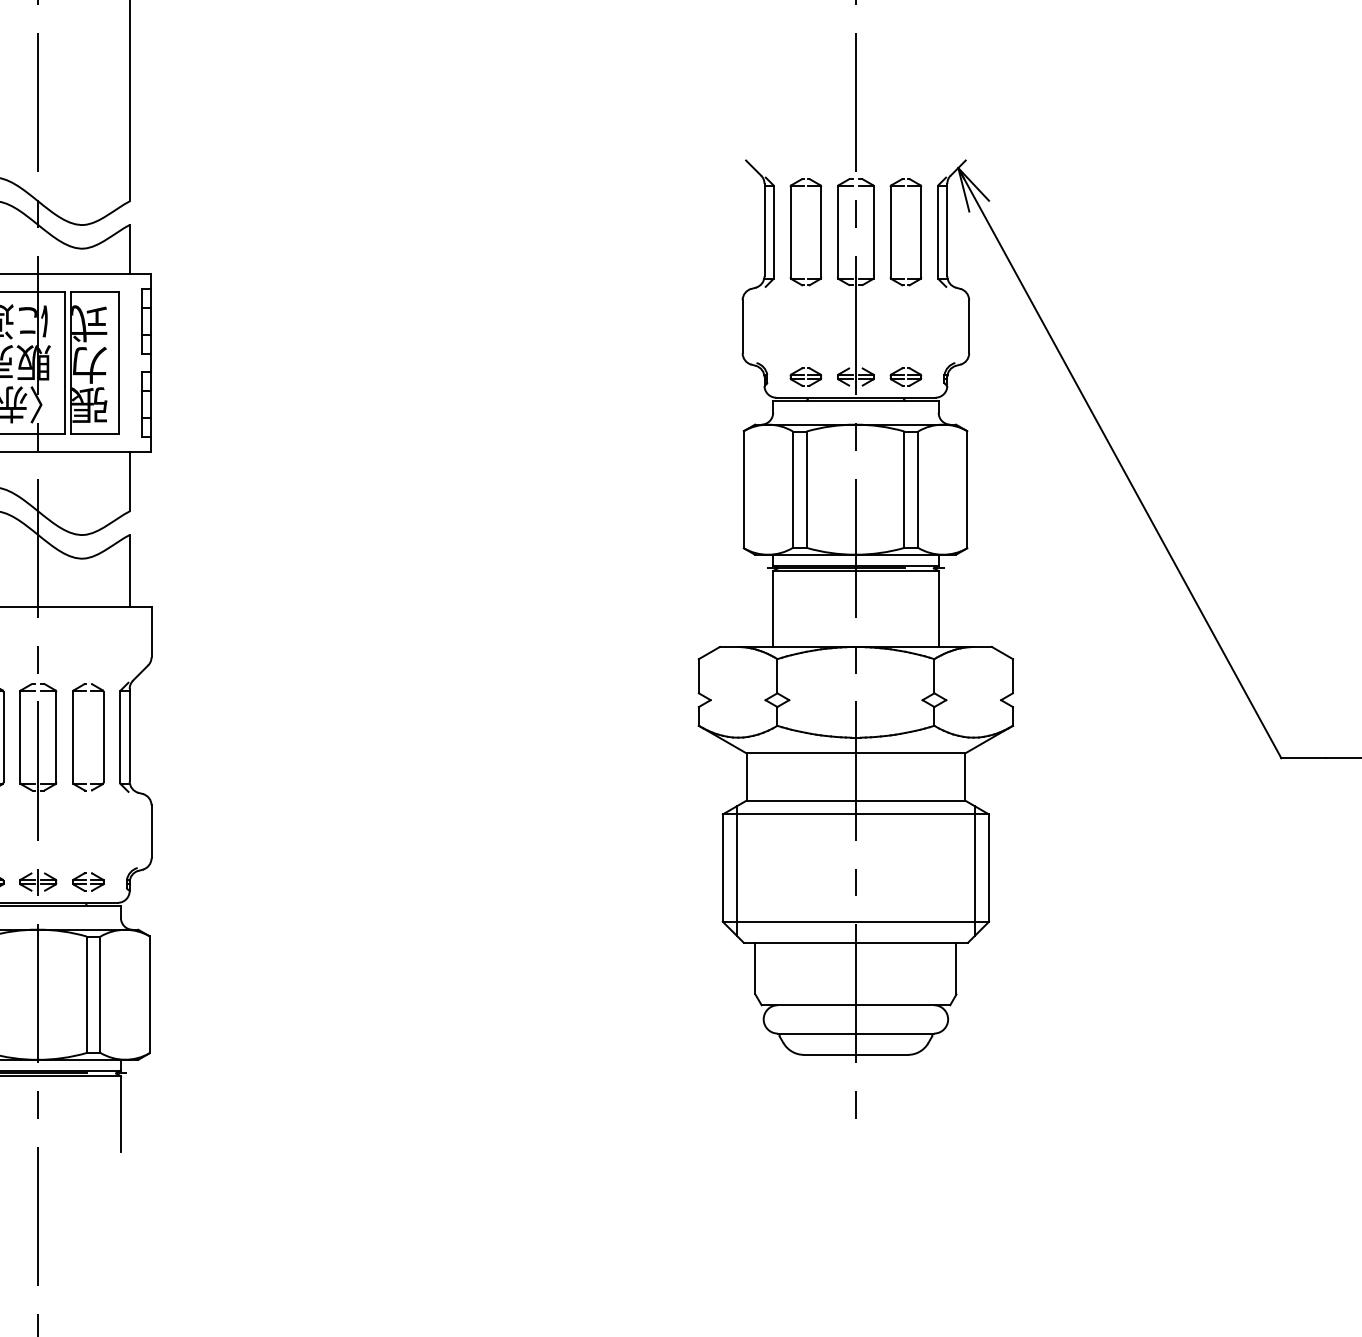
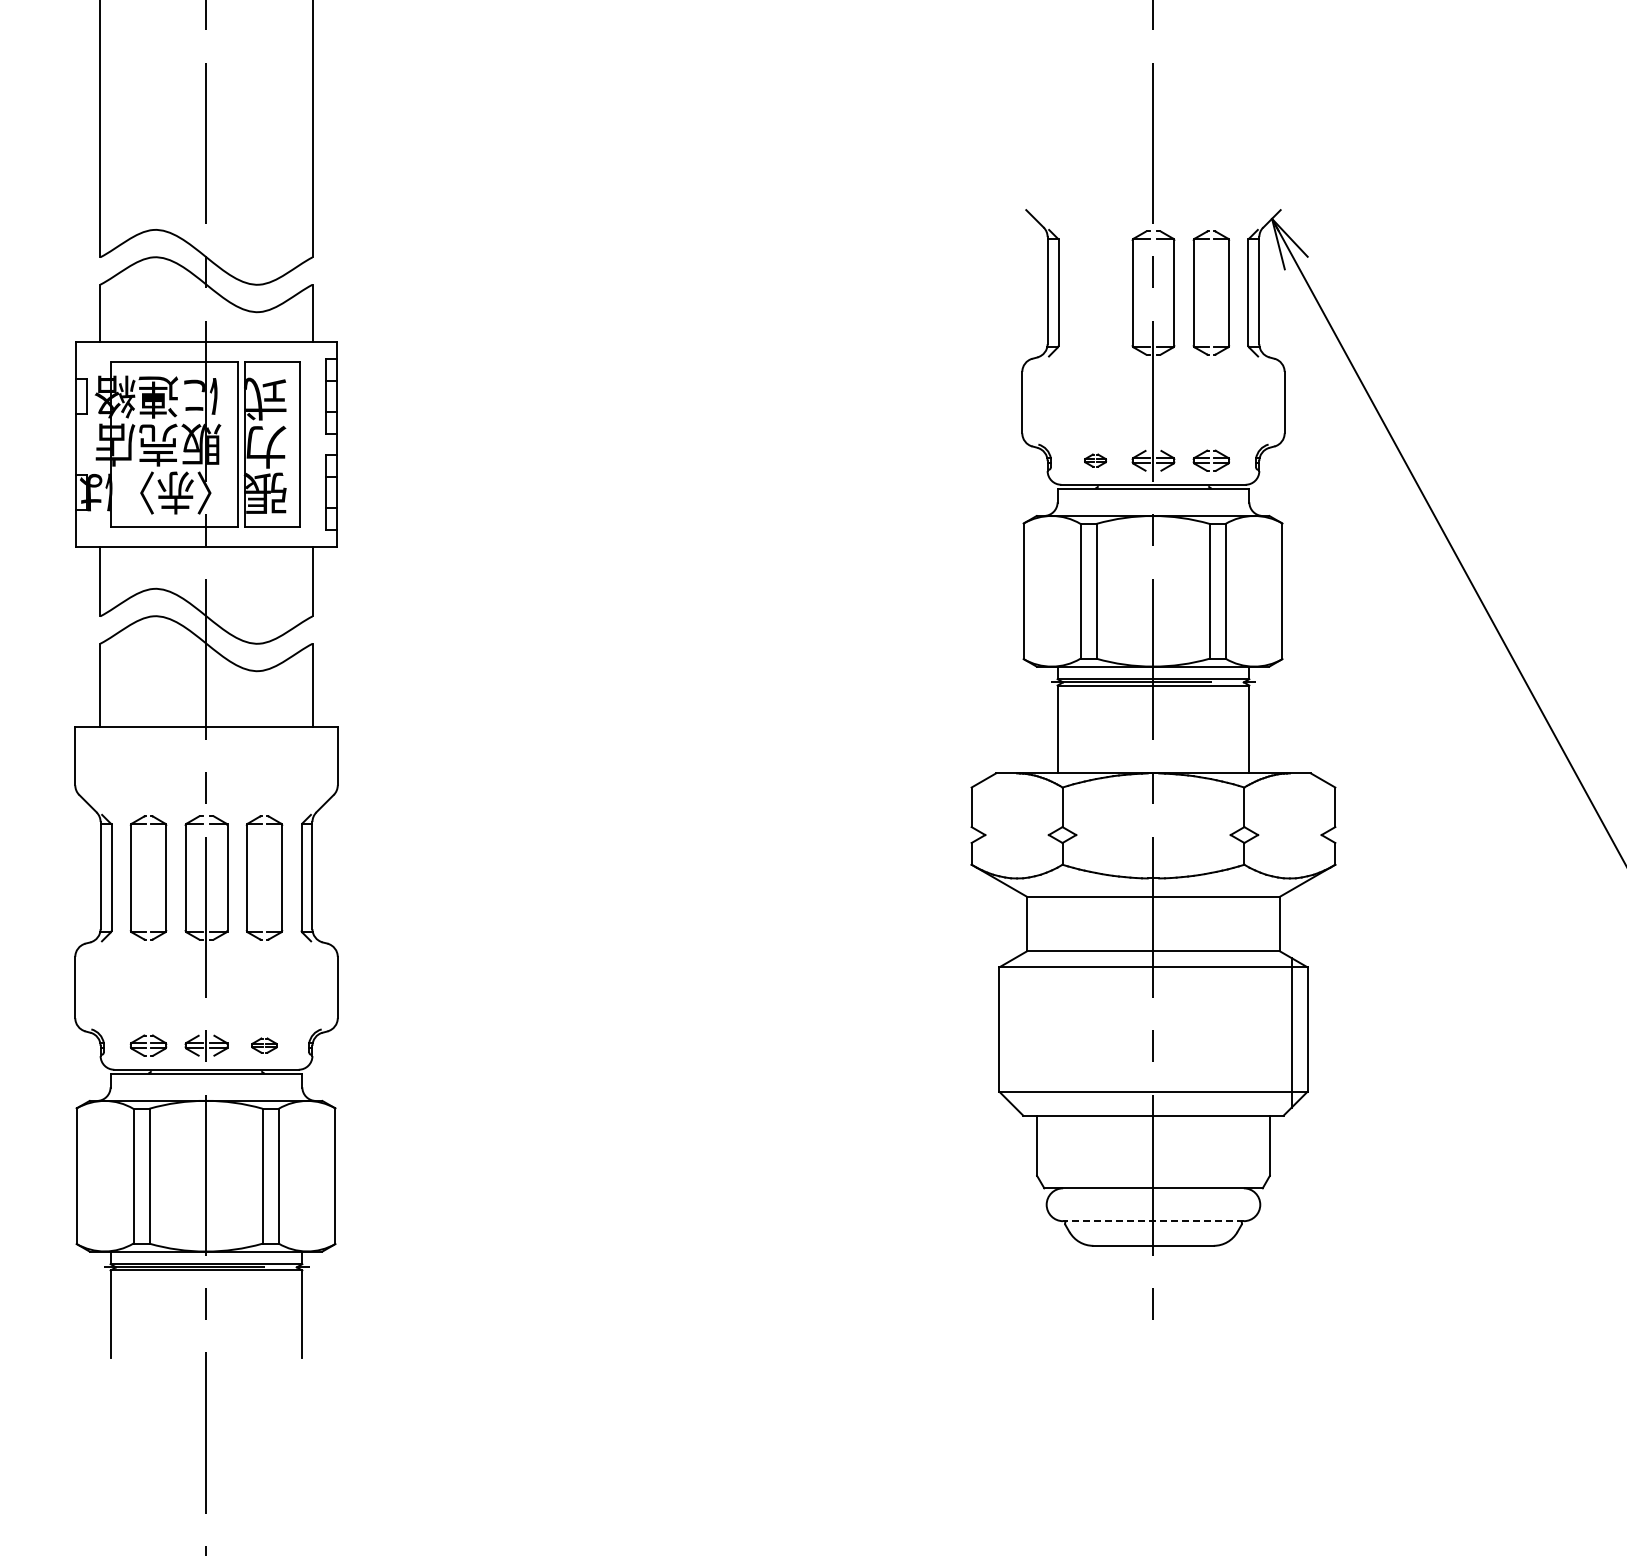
part: (791, 231) -> (1078, 292), removed
part: (805, 376) -> (1095, 460), size x0.6
line: (736, 870) -> (1015, 1032), removed
part: (88, 881) -> (264, 1045), size x0.7
line: (855, 1033) -> (1152, 1221), solid -> dashed

